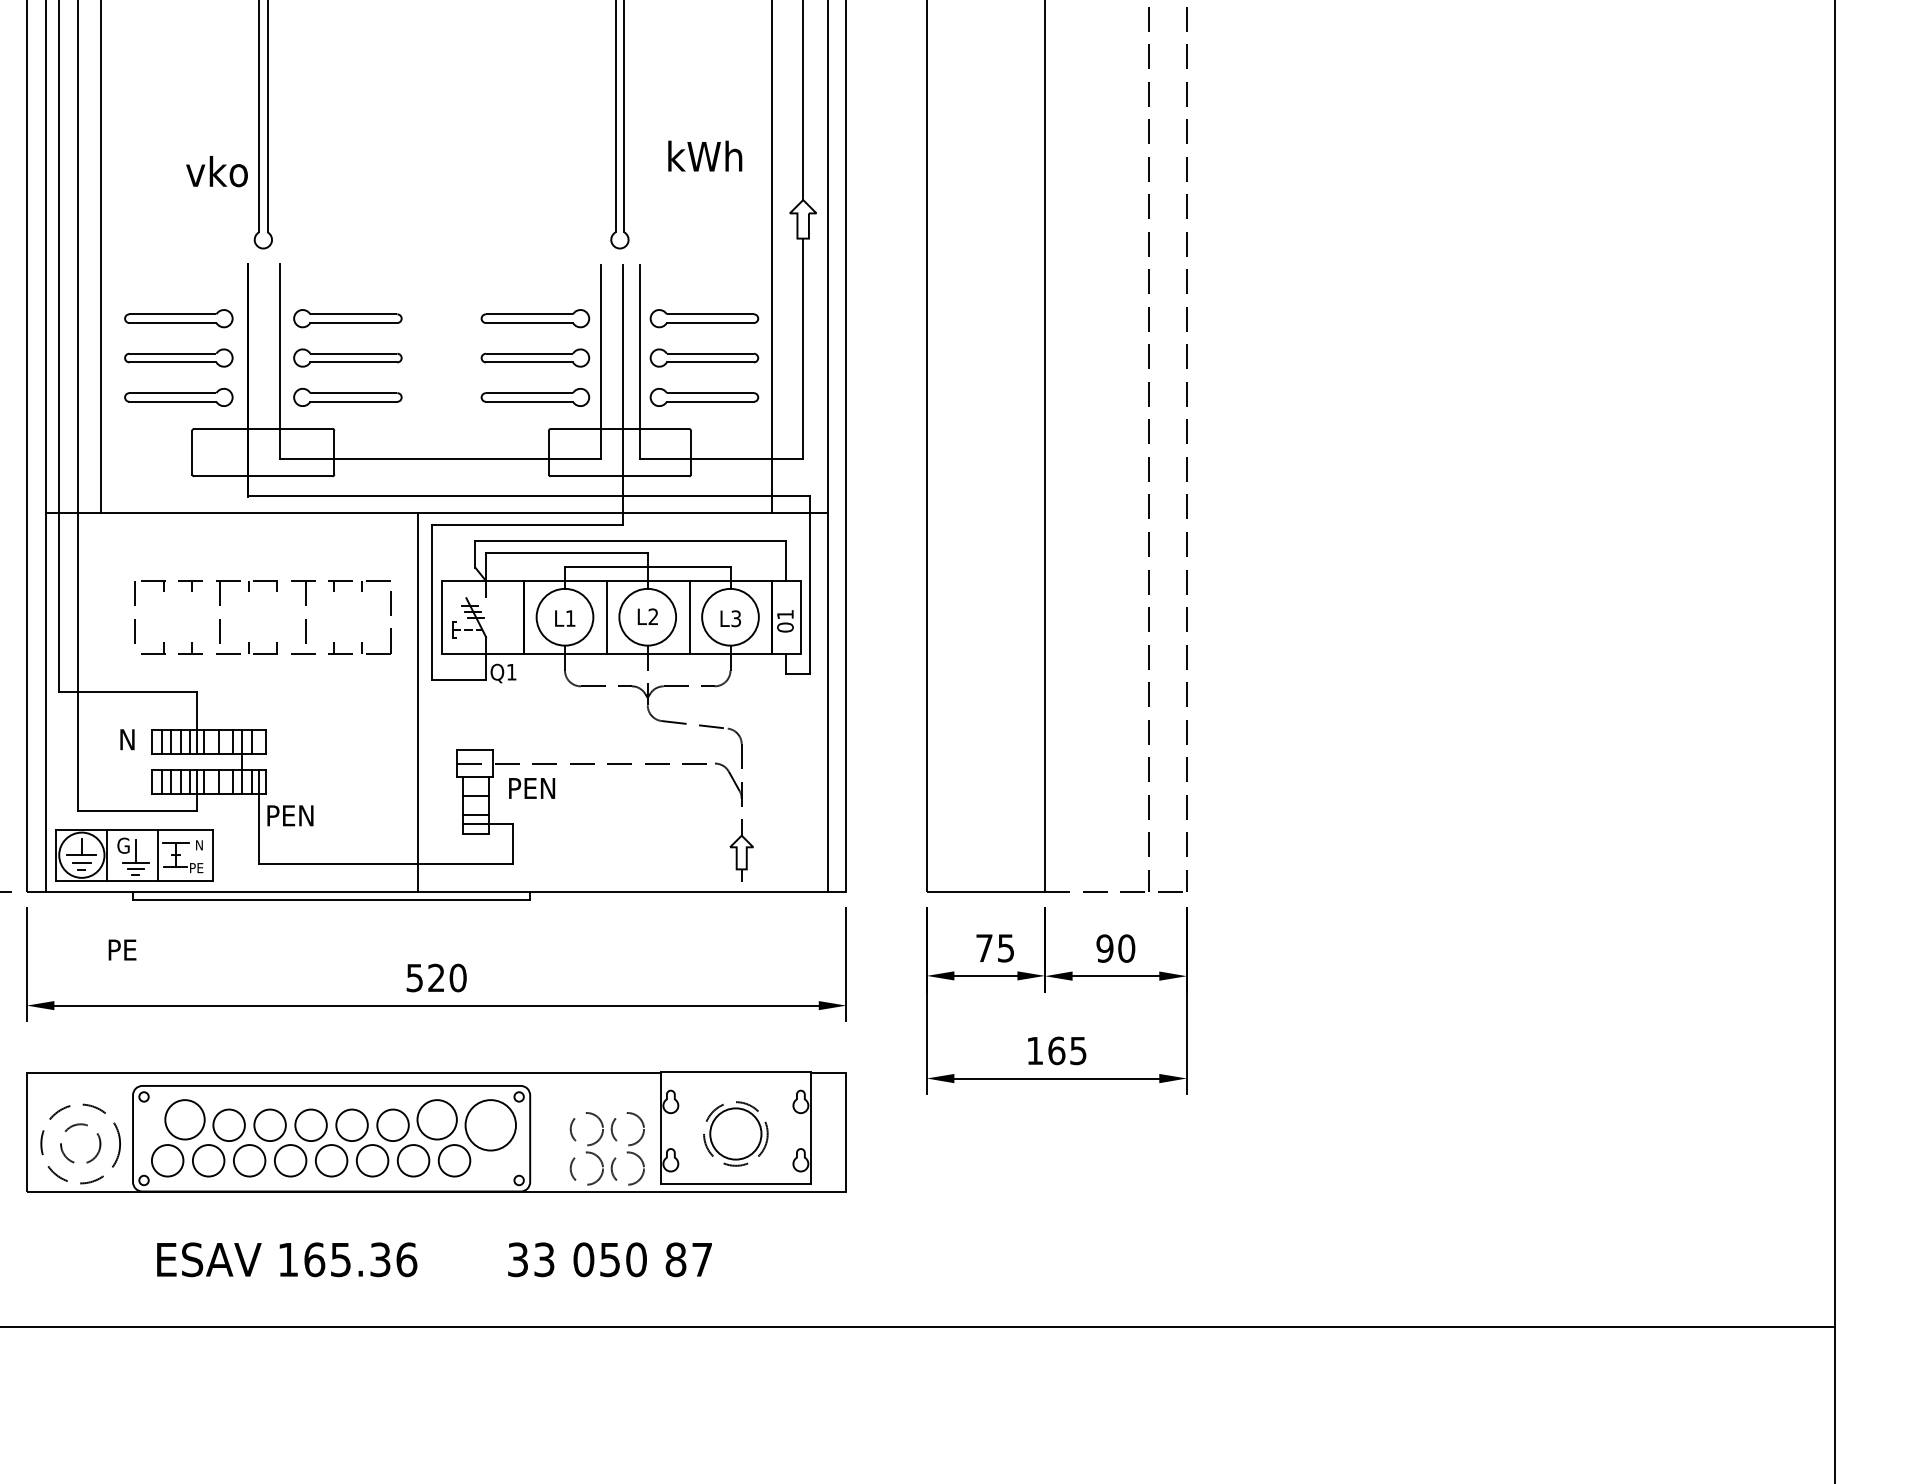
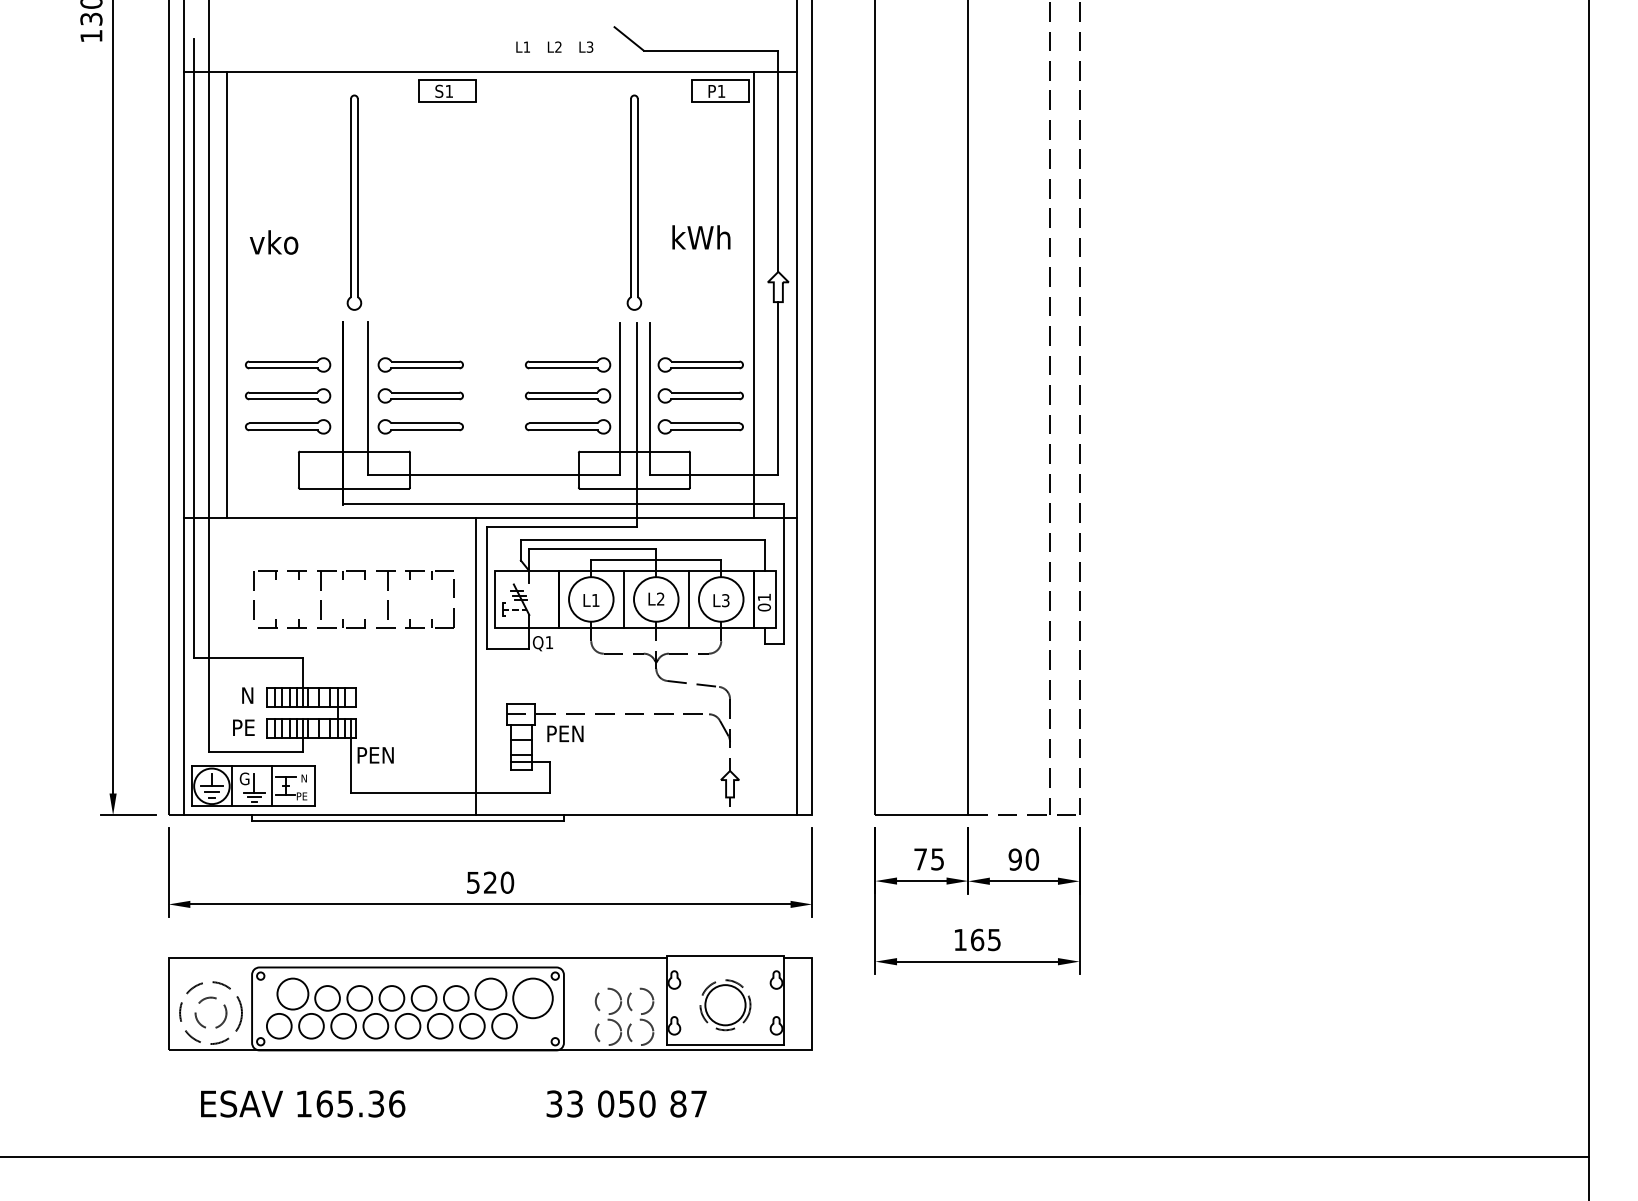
text: (216, 171) -> (273, 242), moved
text: (122, 949) -> (243, 727), moved
text: (287, 1259) -> (303, 1103), moved

